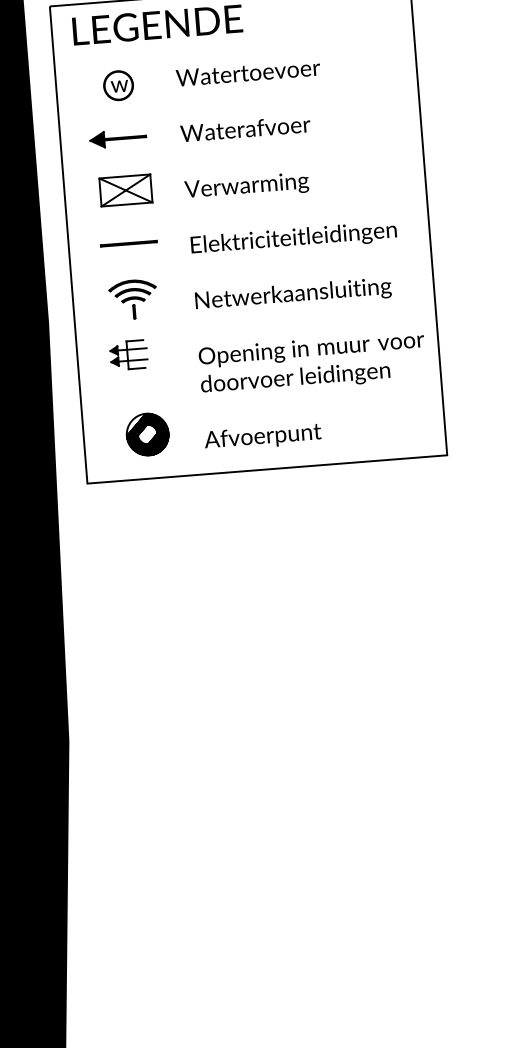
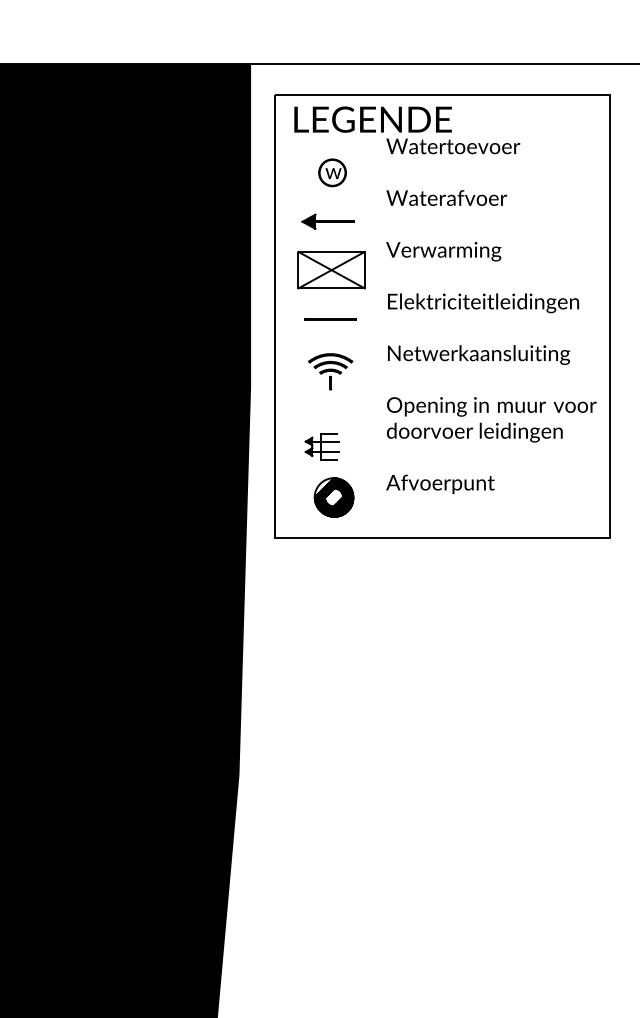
part: (125, 190) -> (331, 270), size x1.4
text: (303, 252) -> (491, 316), moved
part: (127, 354) -> (321, 446), moved

